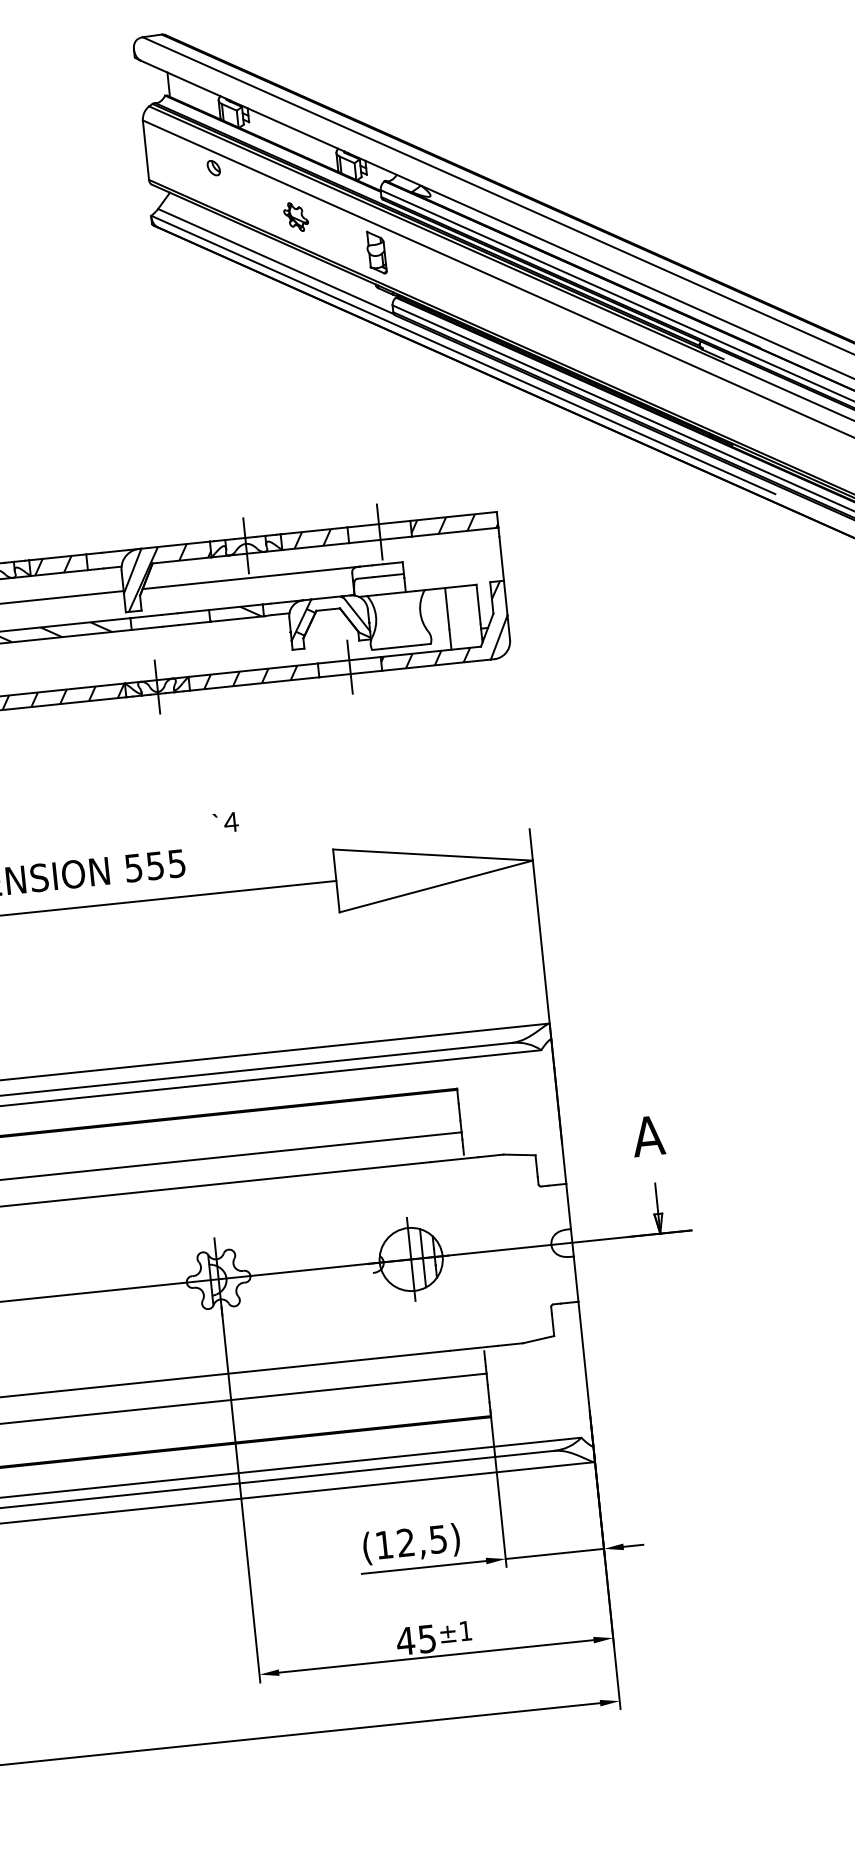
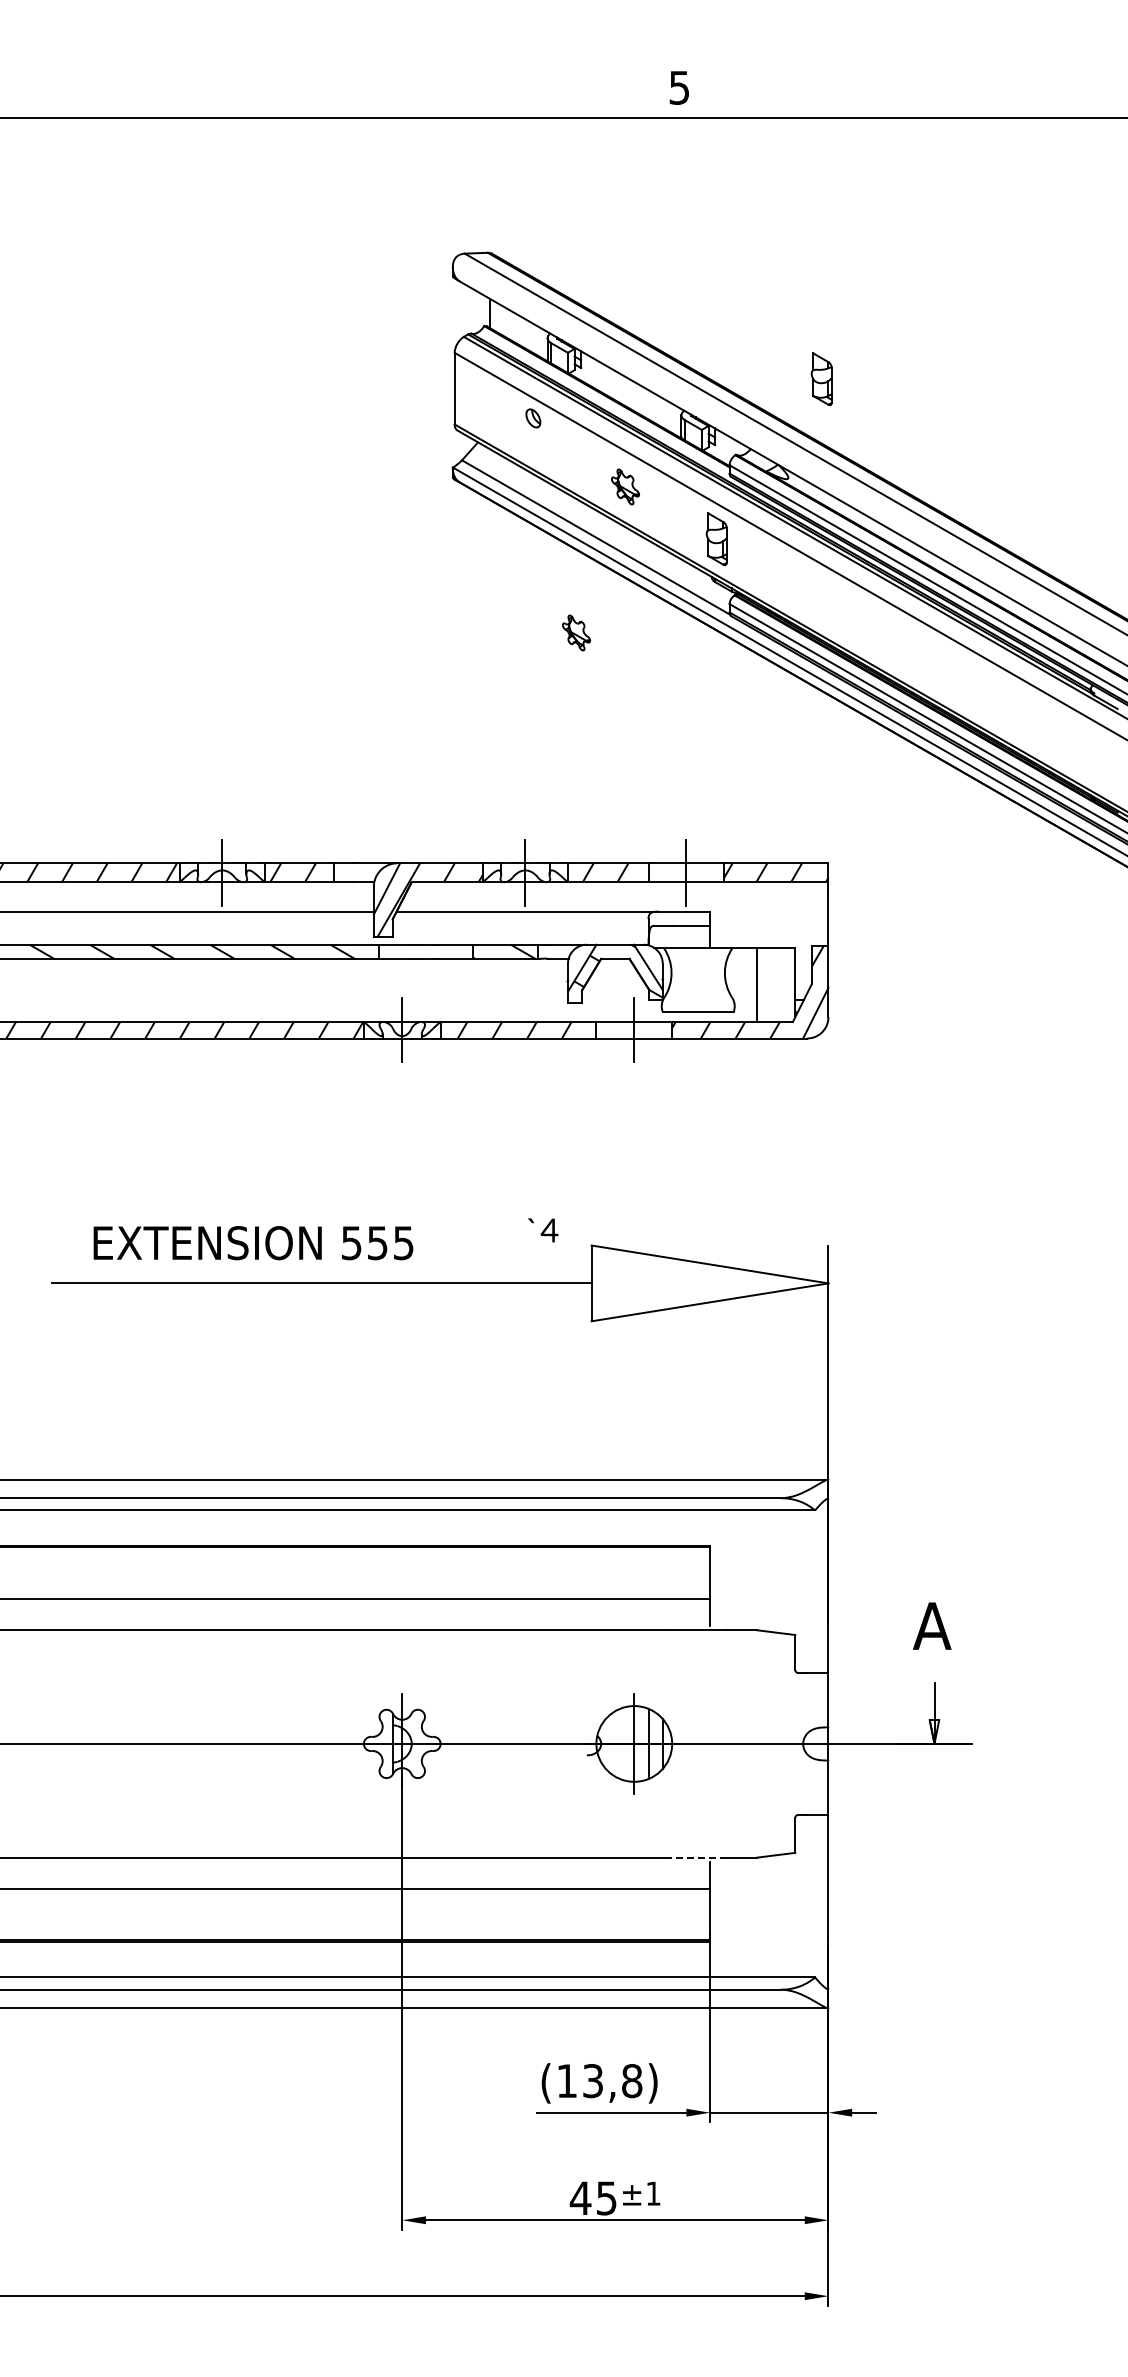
part: (449, 110) -> (821, 378), added
part: (267, 342) -> (576, 632), added
text: (226, 822) -> (543, 1230), moved
line: (474, 1348) -> (698, 1857), solid -> dashed
text: (422, 1541) -> (612, 2081), (12,5) -> (13,8)

